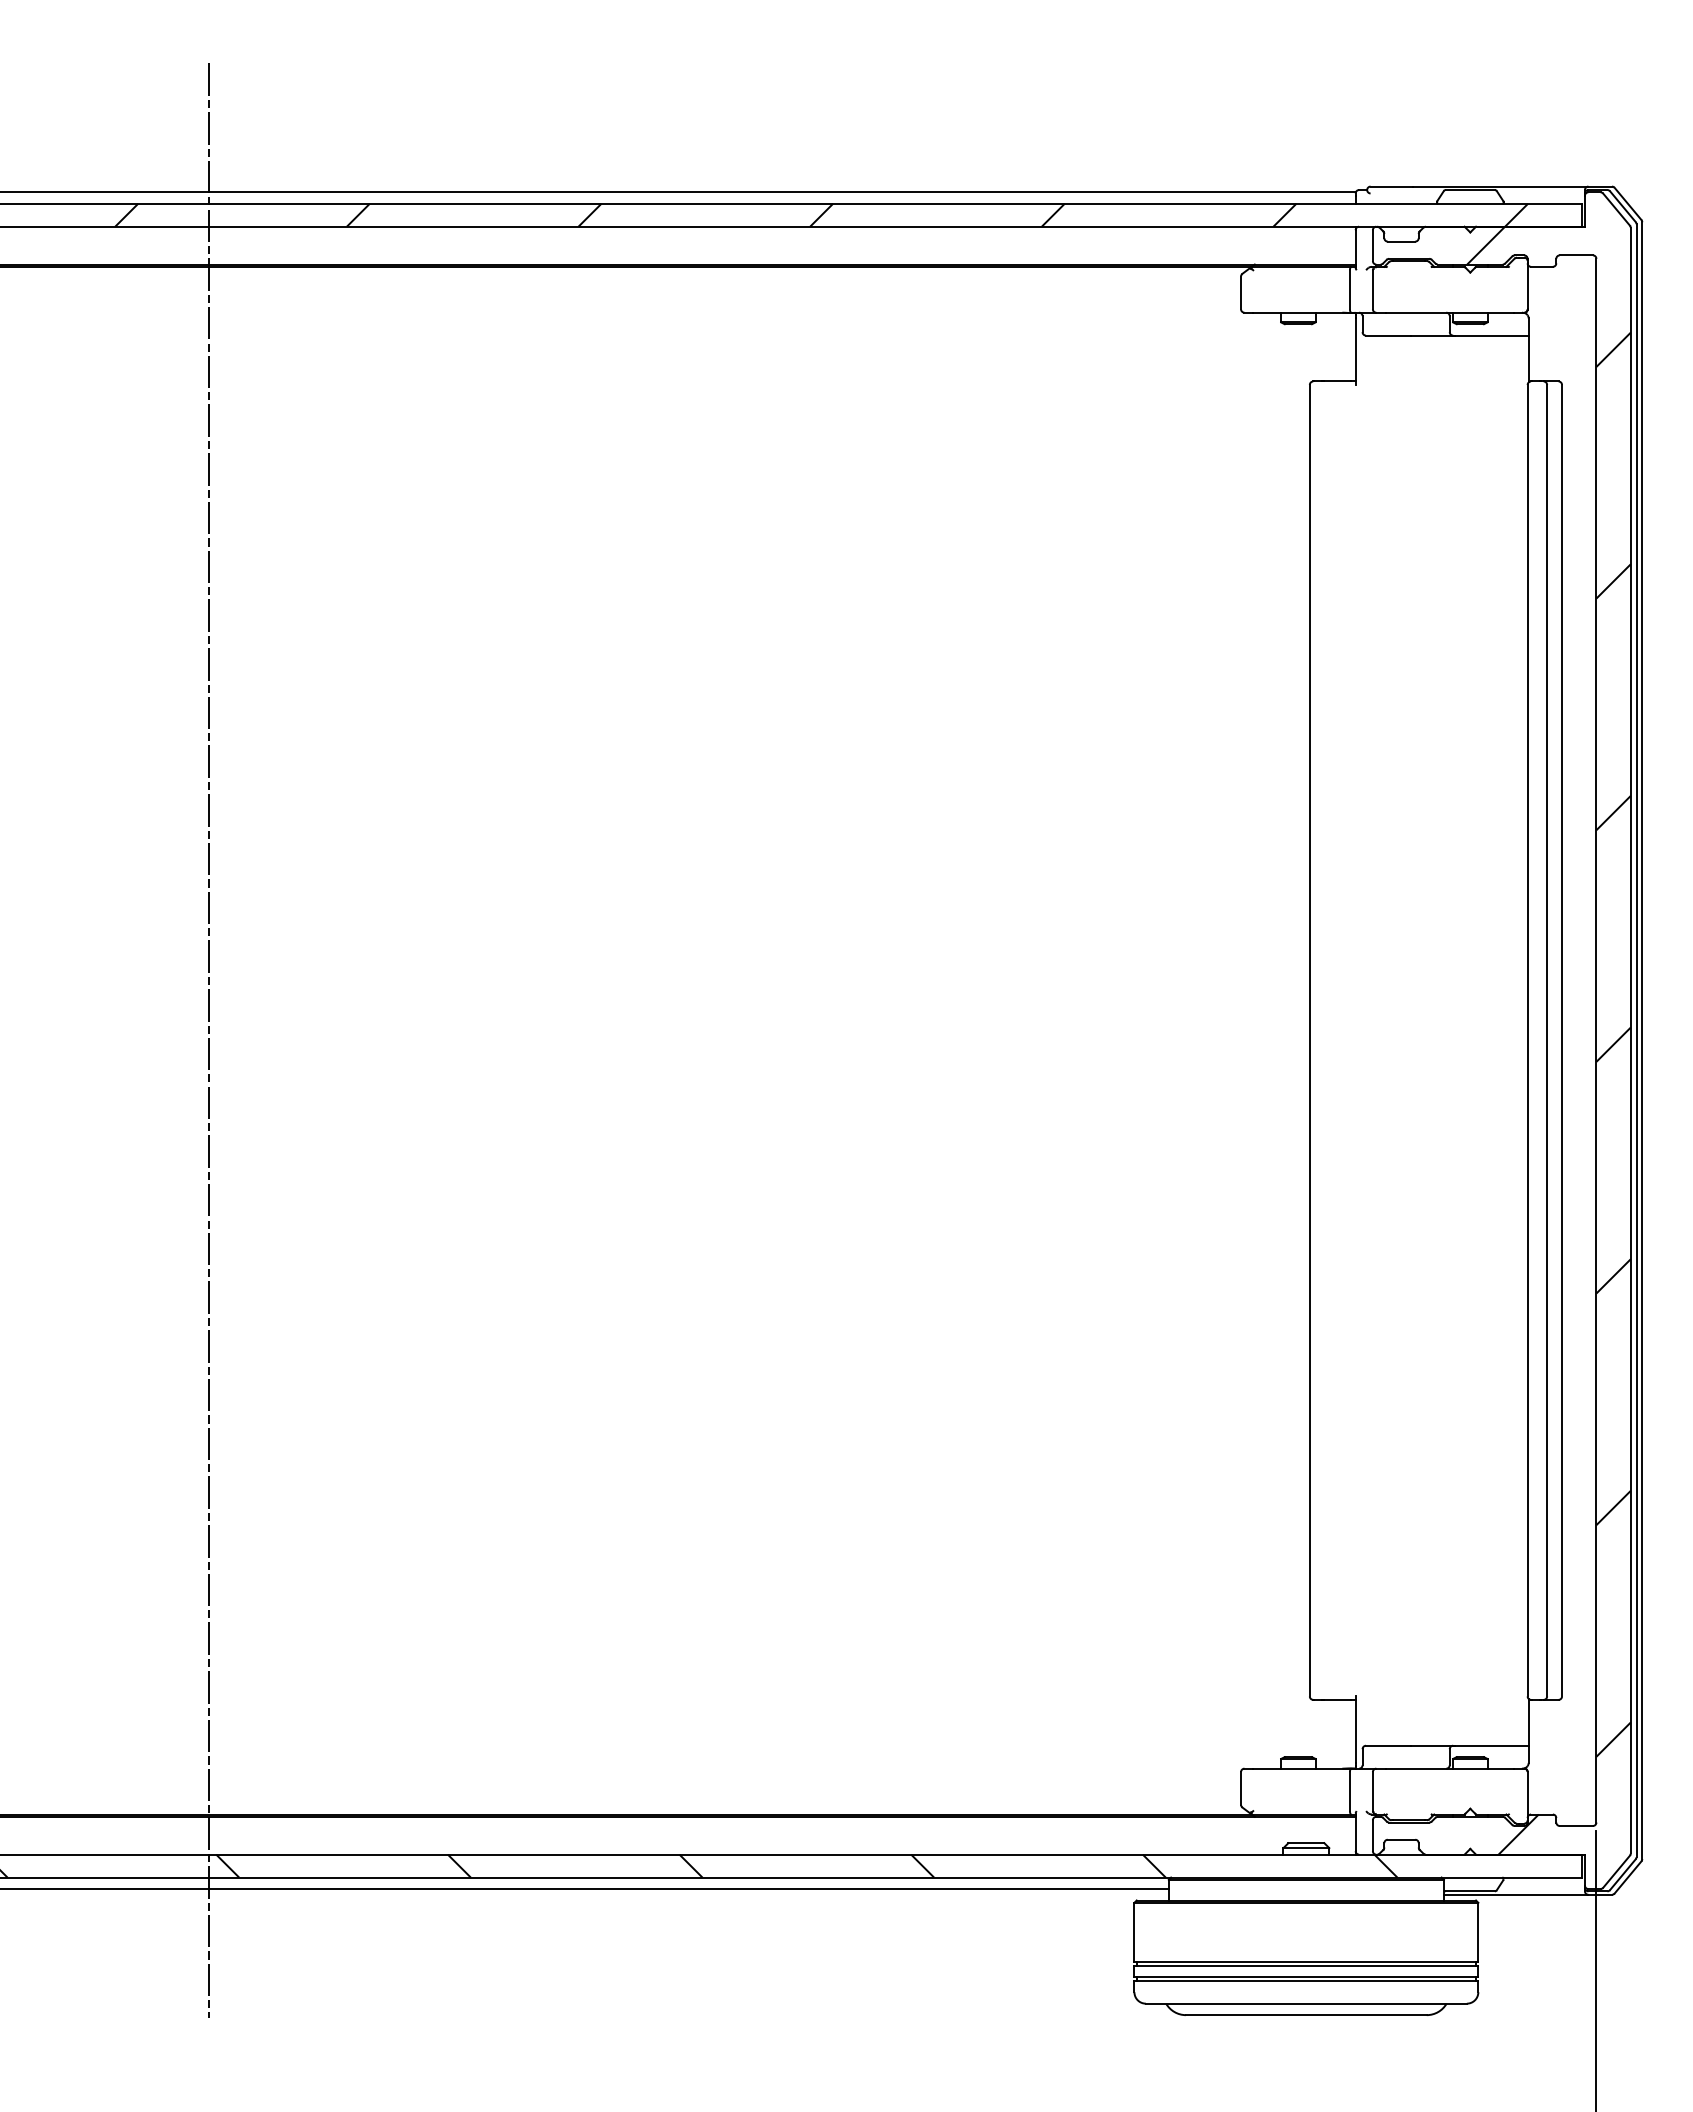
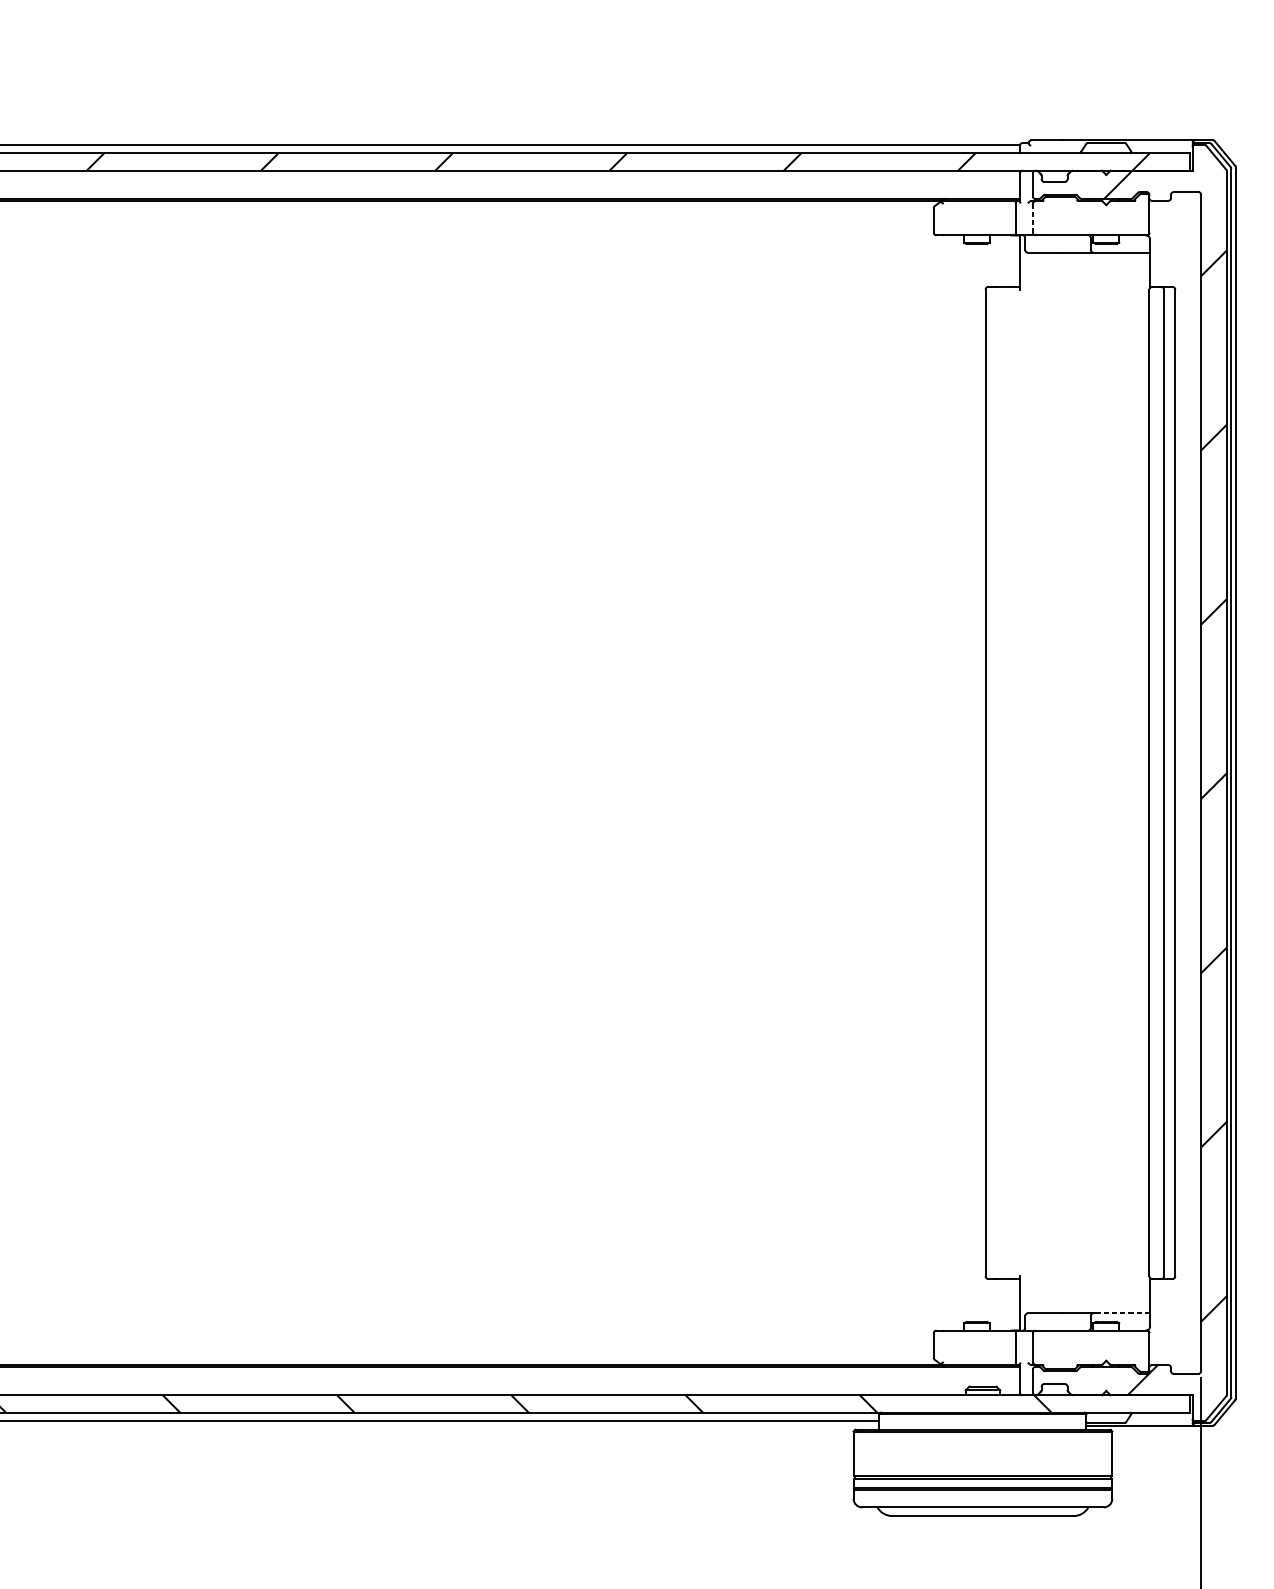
line: (1372, 290) -> (1032, 218), solid -> dashed
line: (209, 1040) -> (157, 782), removed
line: (1491, 1745) -> (1122, 1313), solid -> dashed

